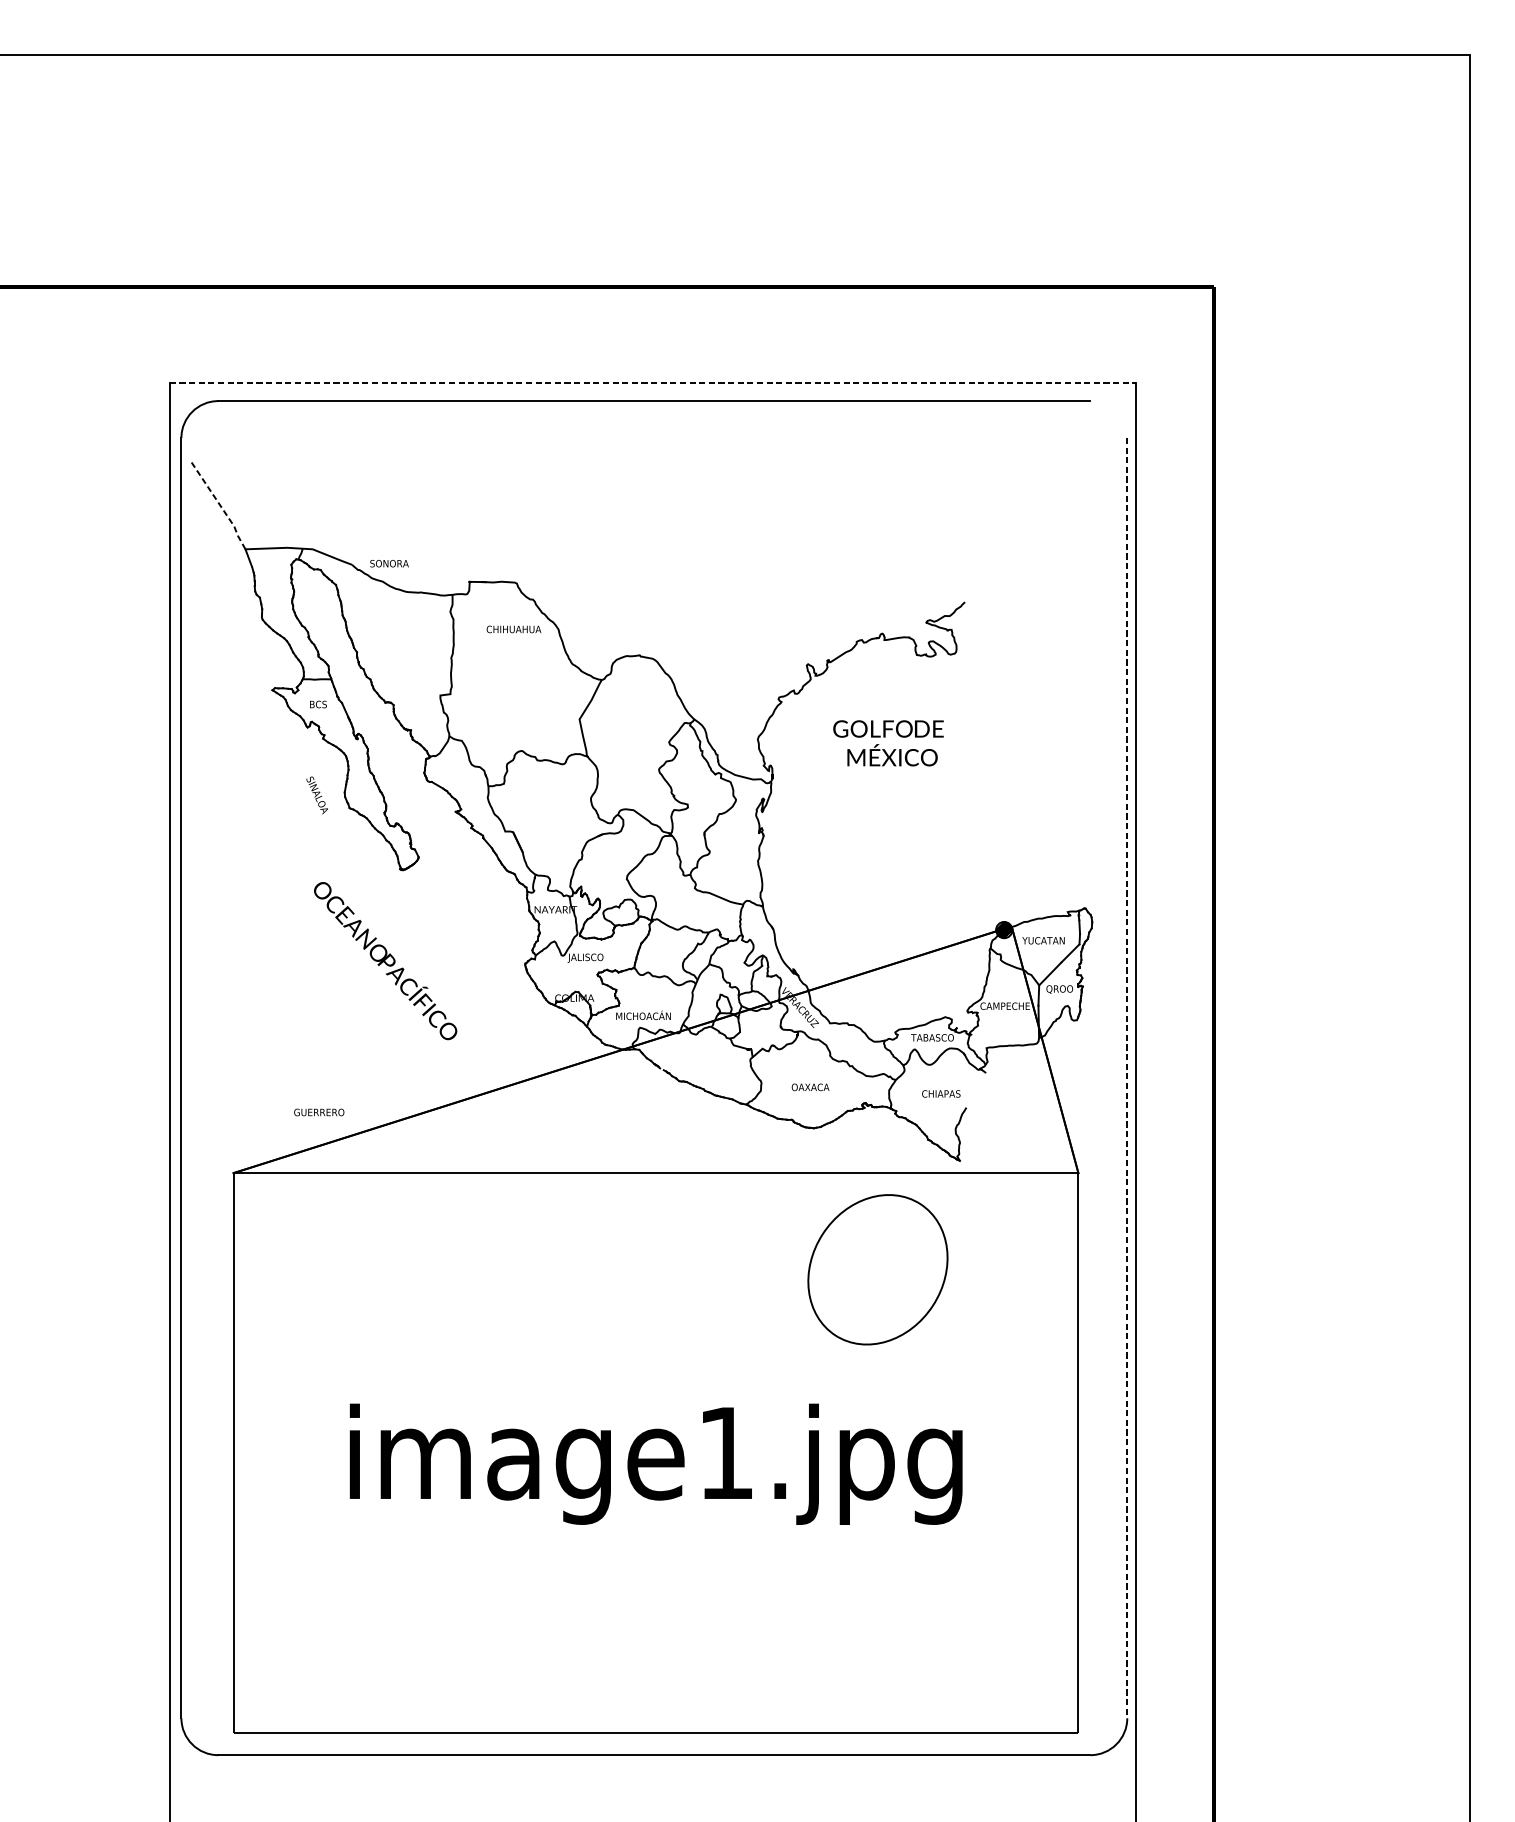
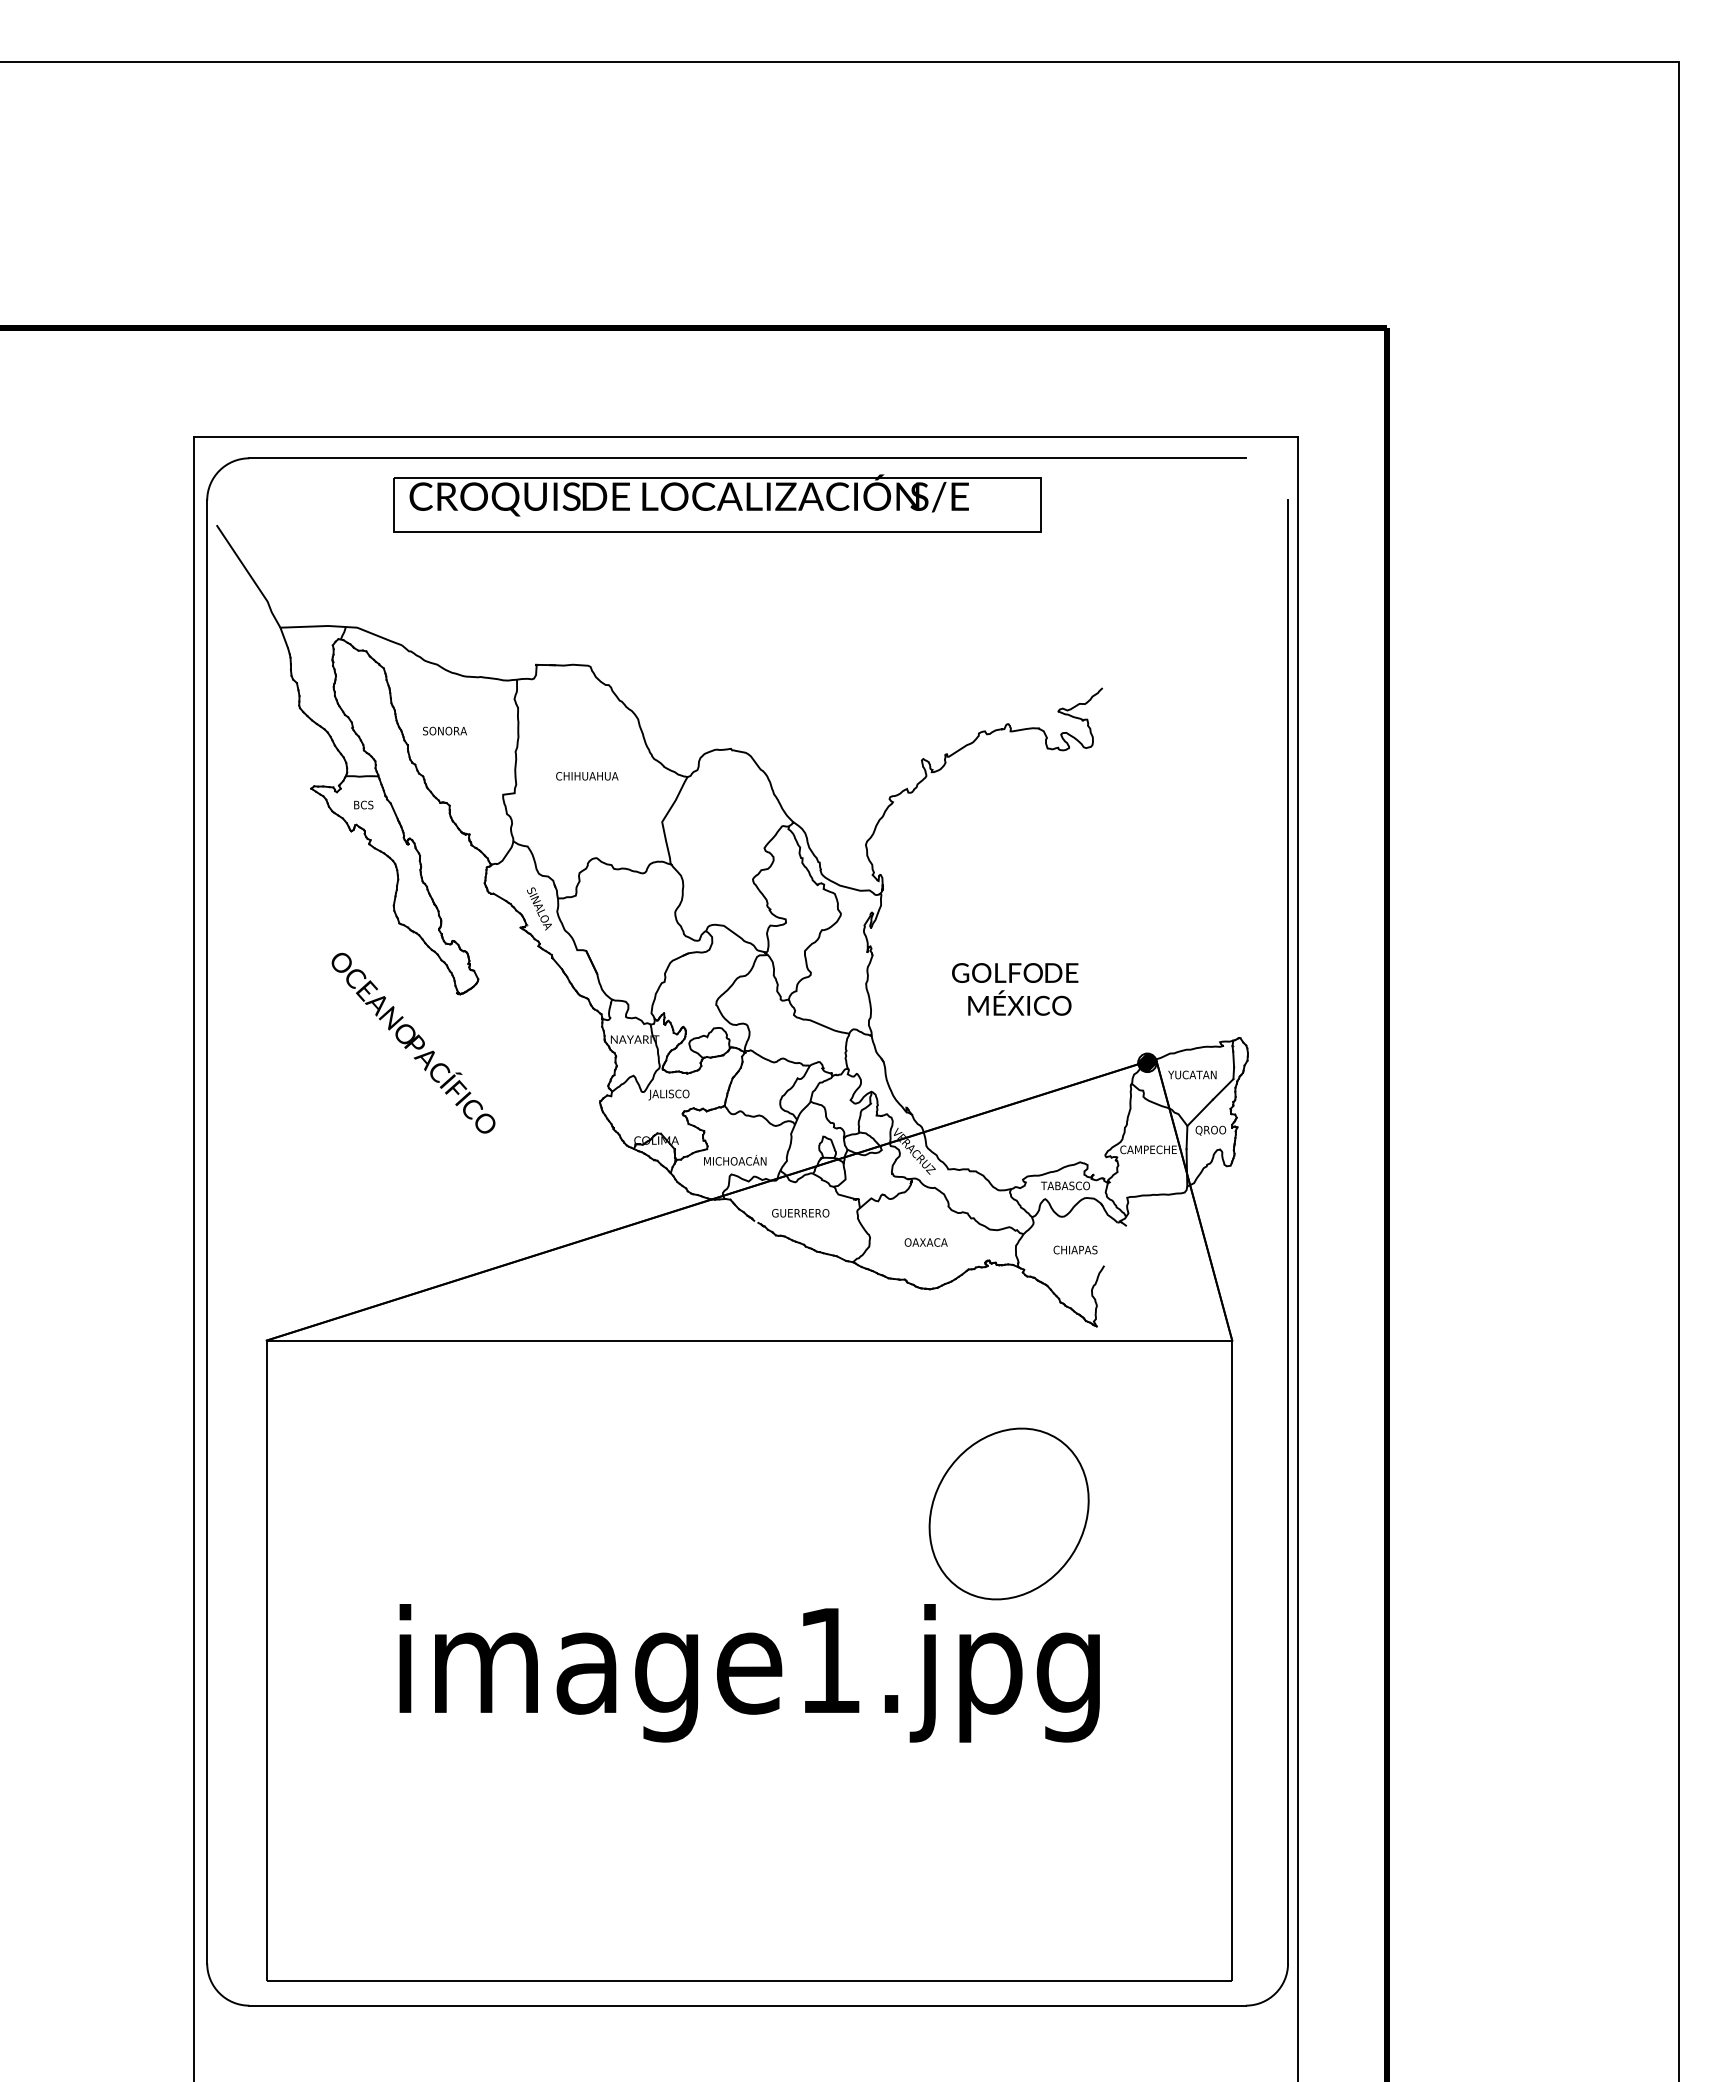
line: (652, 382) -> (745, 437), dashed -> solid
part: (627, 440) -> (717, 503), added
line: (220, 504) -> (251, 576), dashed -> solid
text: (389, 563) -> (444, 730), moved
text: (514, 629) -> (587, 776), moved
text: (888, 743) -> (1015, 989), moved
text: (317, 795) -> (539, 908), moved
text: (385, 960) -> (413, 1042), moved
line: (1127, 1077) -> (1288, 1231), dashed -> solid
text: (319, 1112) -> (800, 1213), moved
part: (877, 1269) -> (1008, 1513), moved

